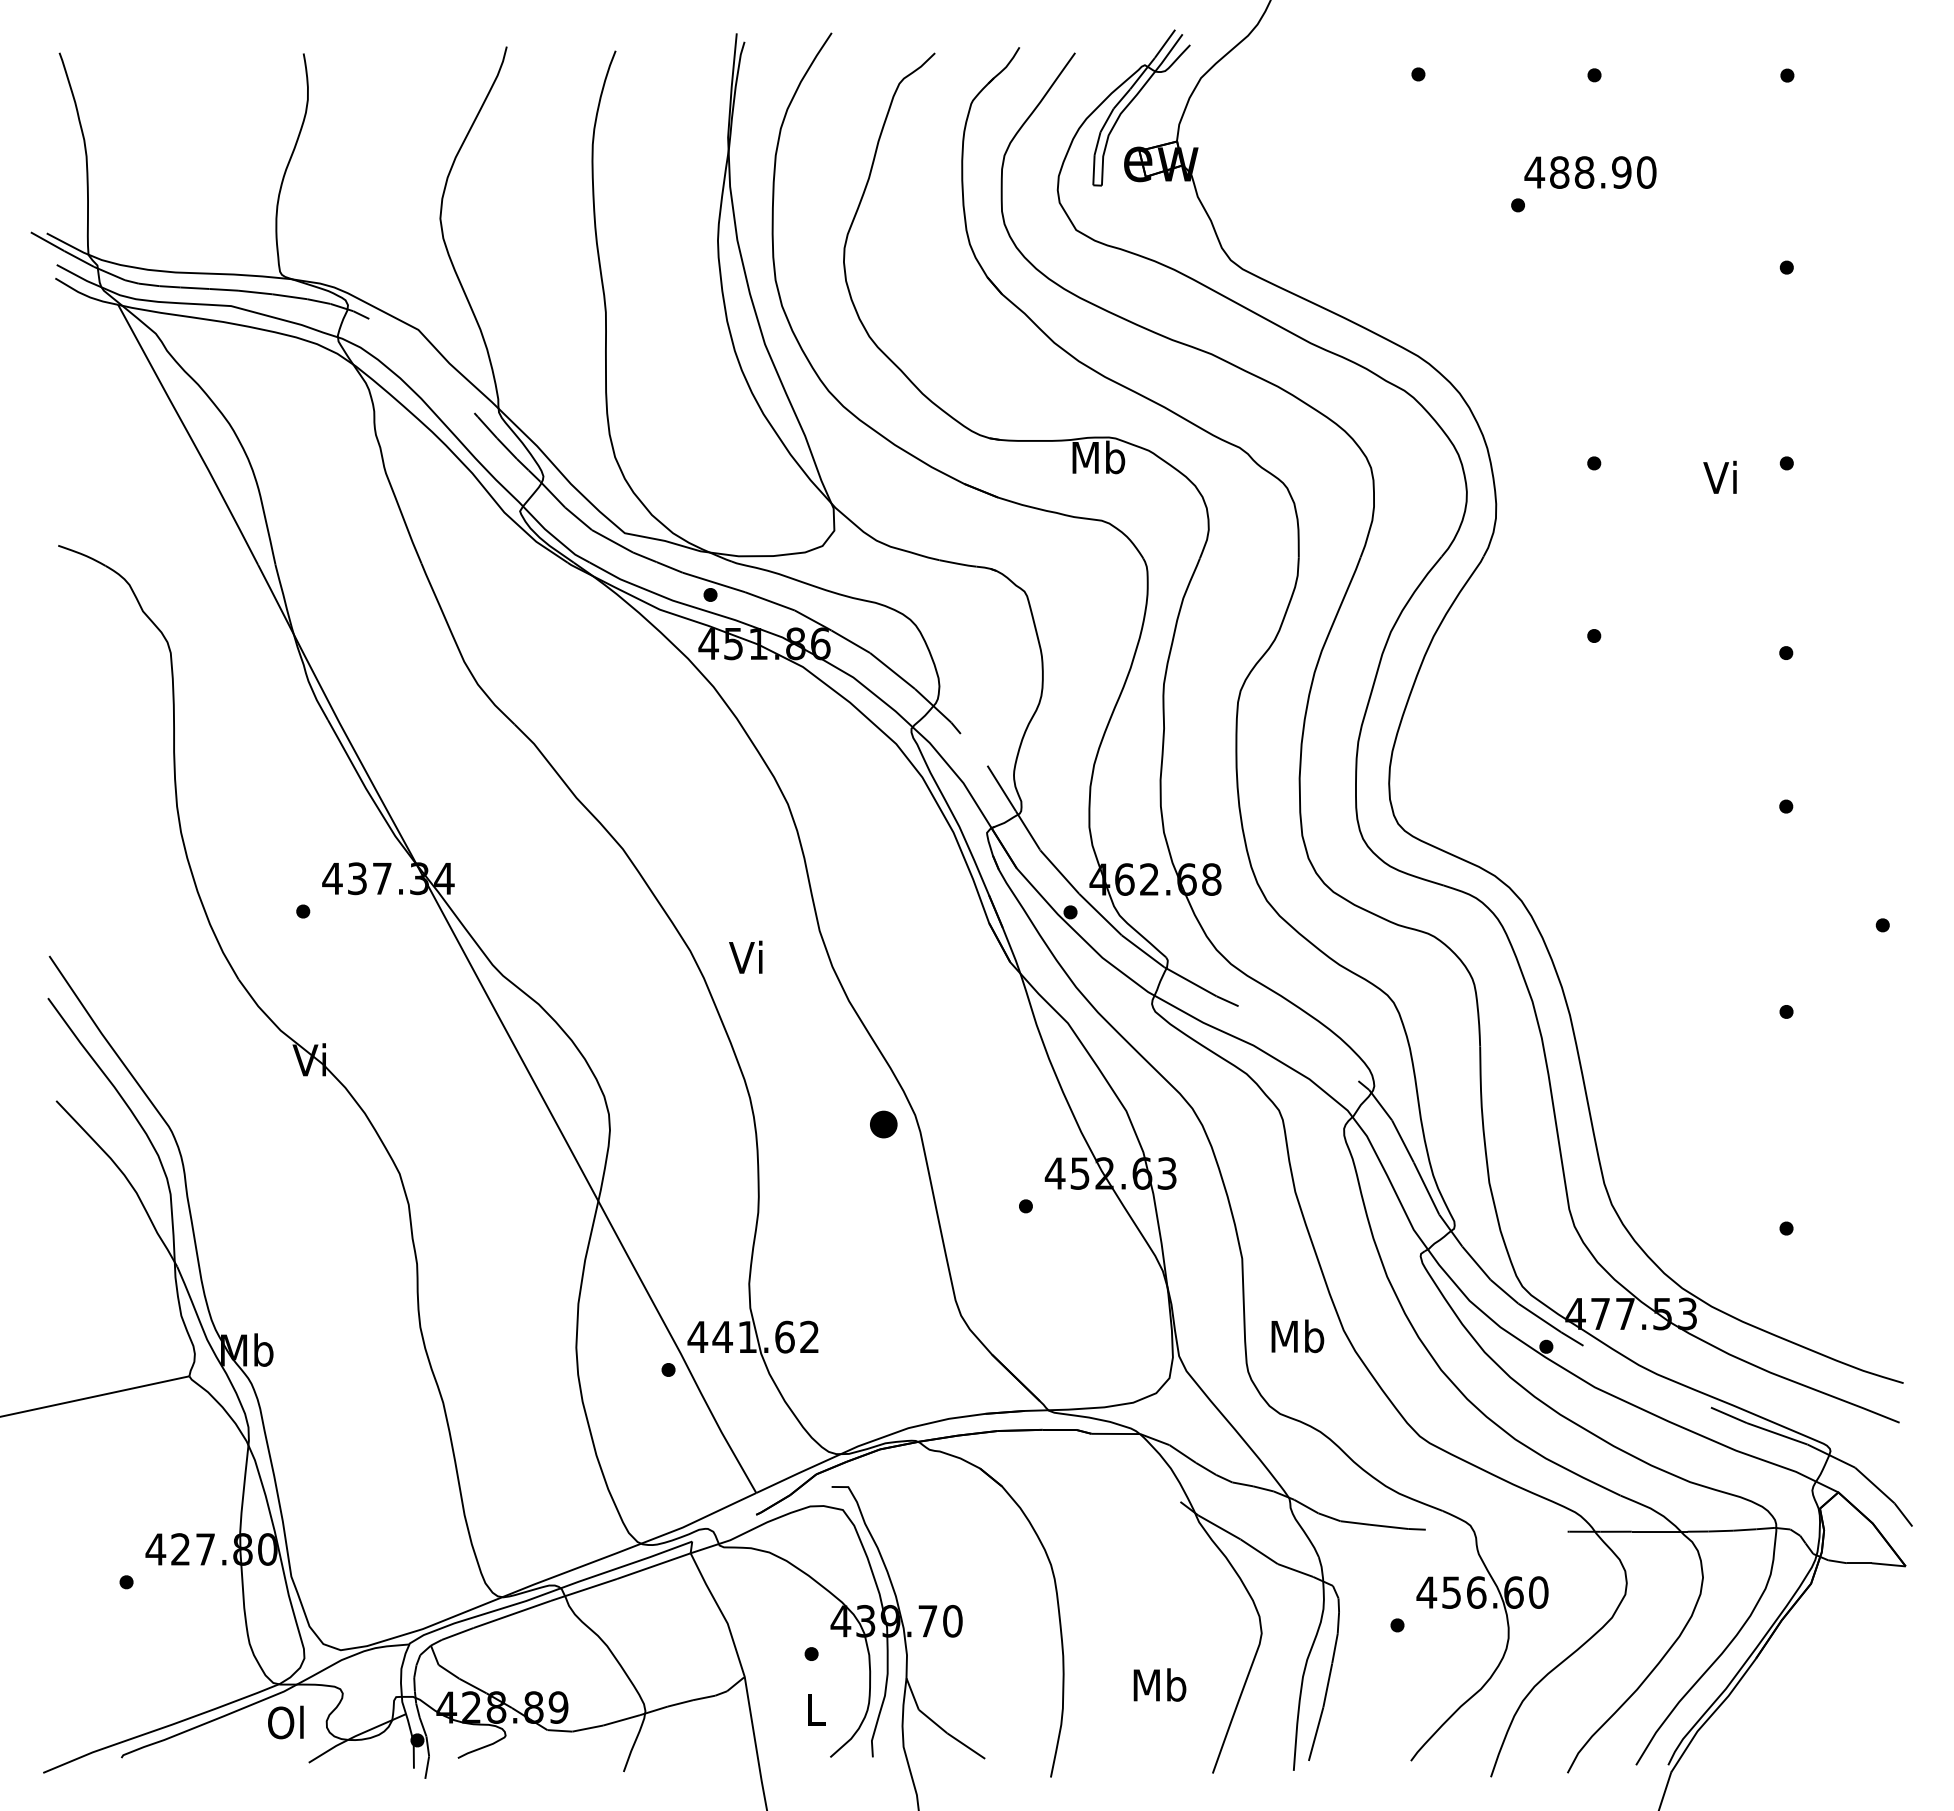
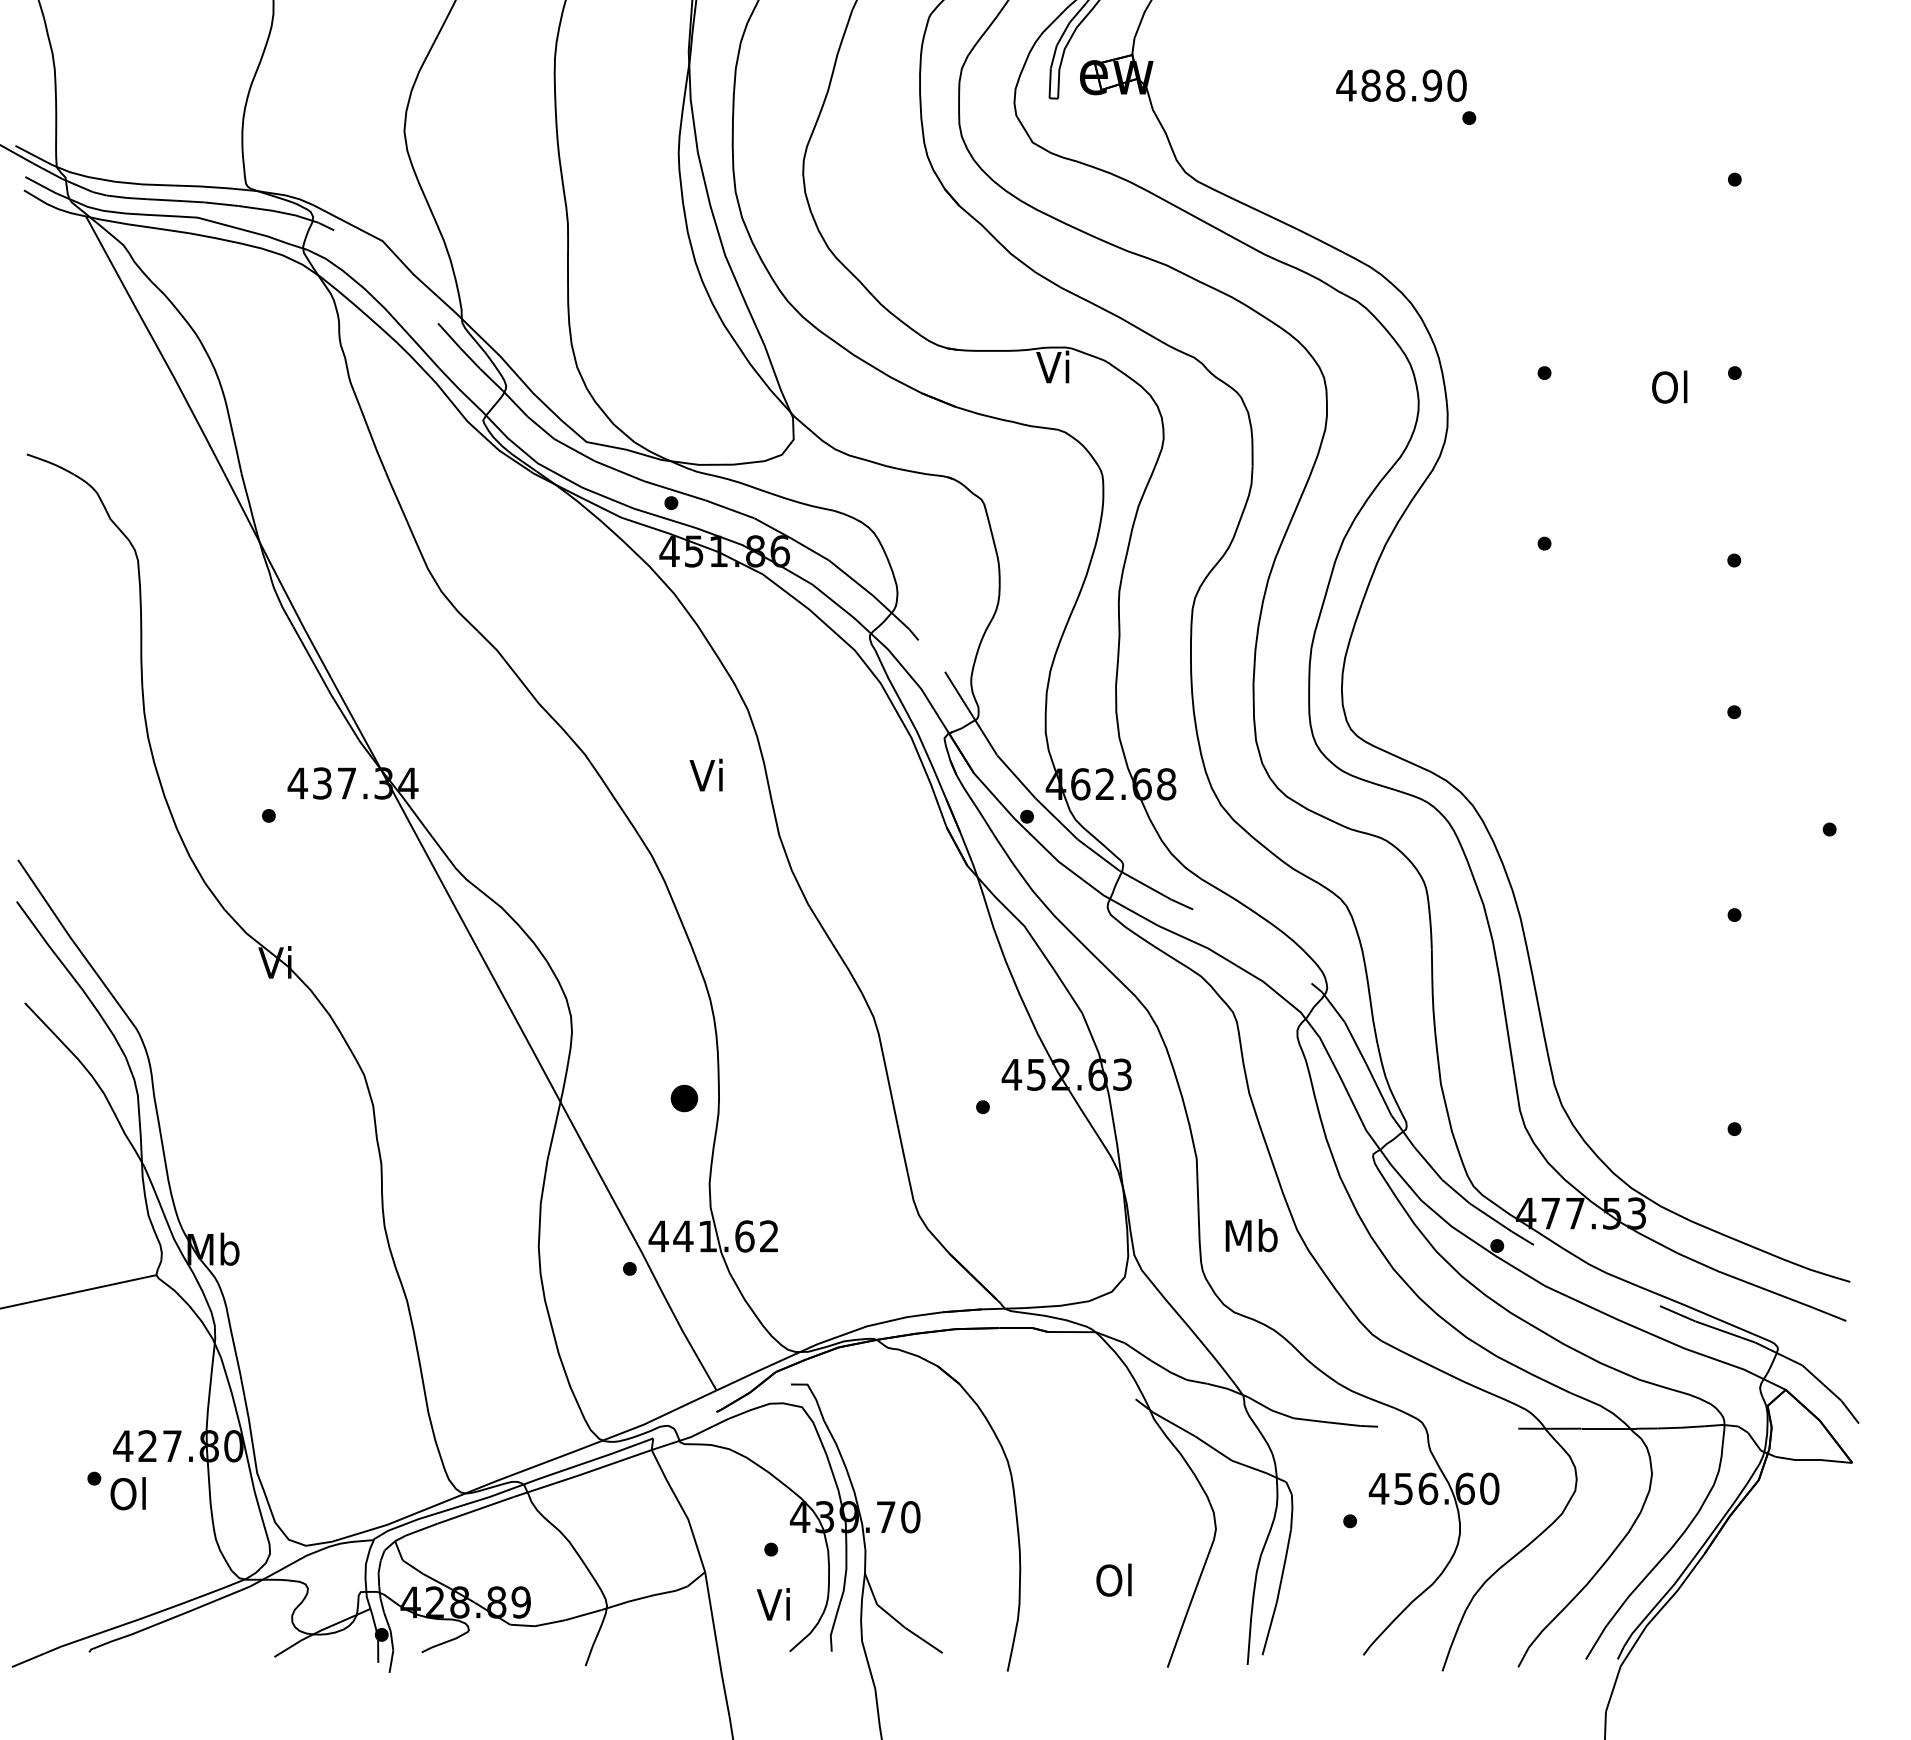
text: (1590, 172) -> (1401, 85), moved
text: (1098, 457) -> (1054, 367), Mb -> Vi
text: (1720, 477) -> (1669, 387), Vi -> Ol
text: (745, 956) -> (705, 774), moved
part: (883, 1124) -> (684, 1098), moved
text: (1159, 1684) -> (1114, 1579), Mb -> Ol
text: (813, 1709) -> (773, 1604), L -> Vi
text: (285, 1722) -> (127, 1493), moved

